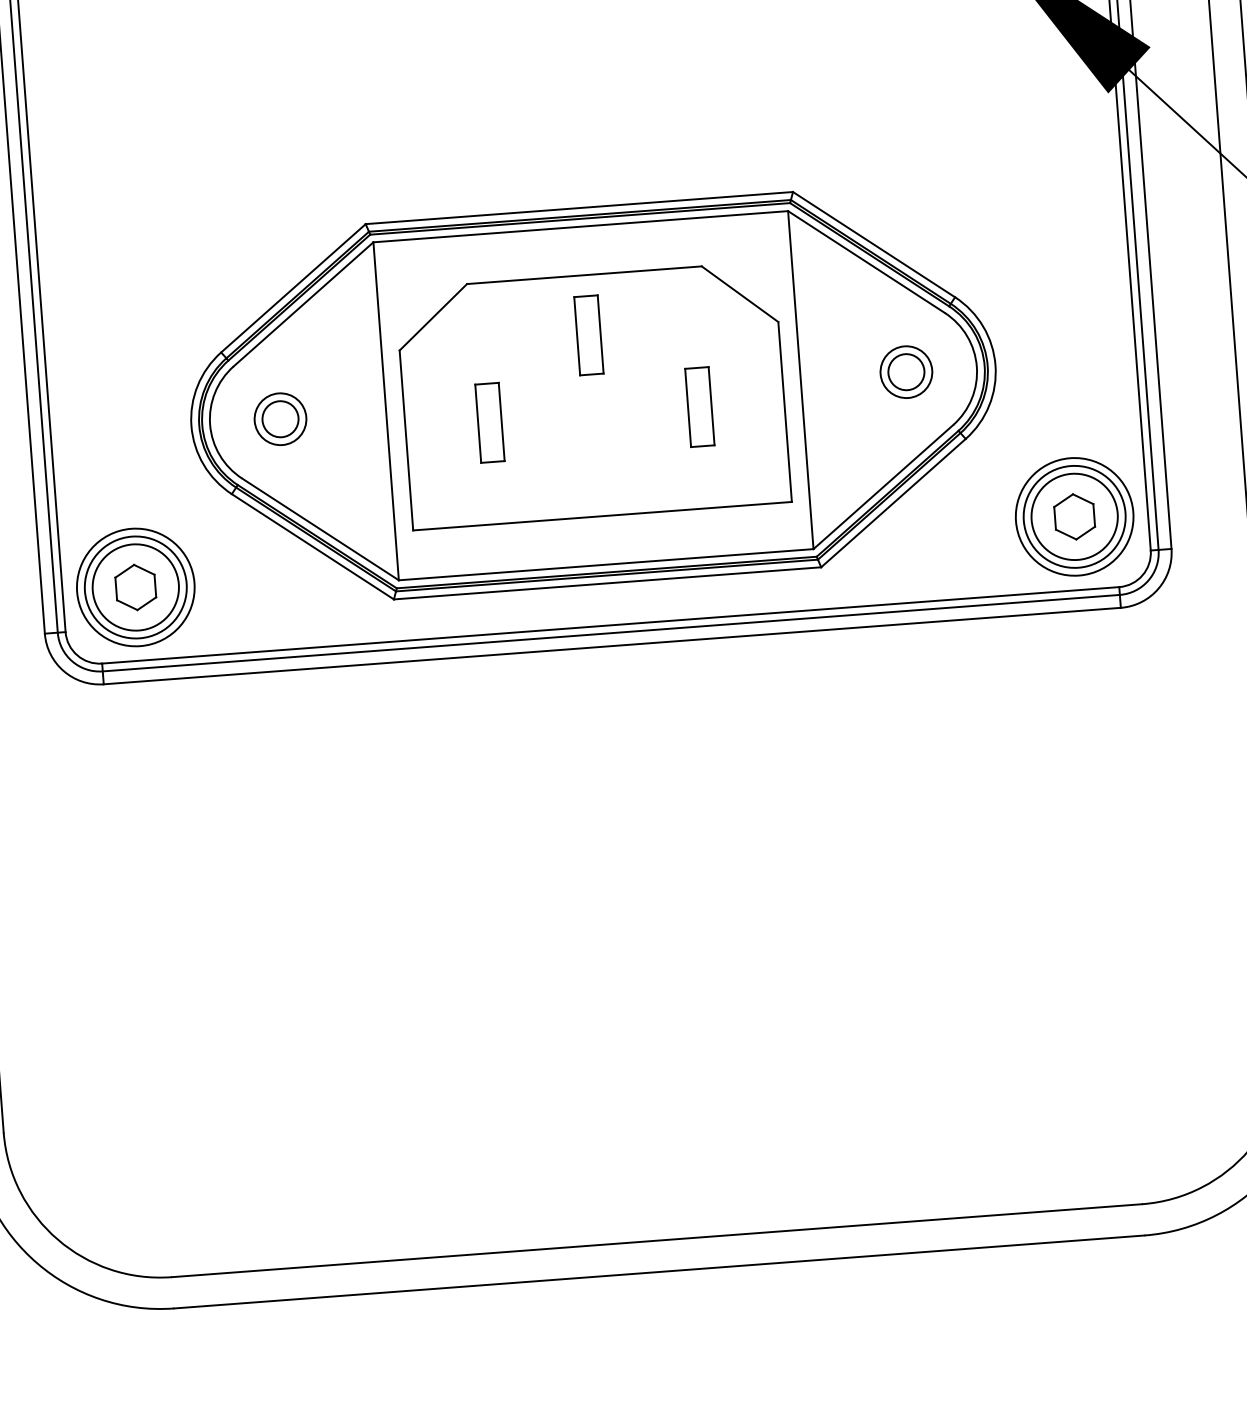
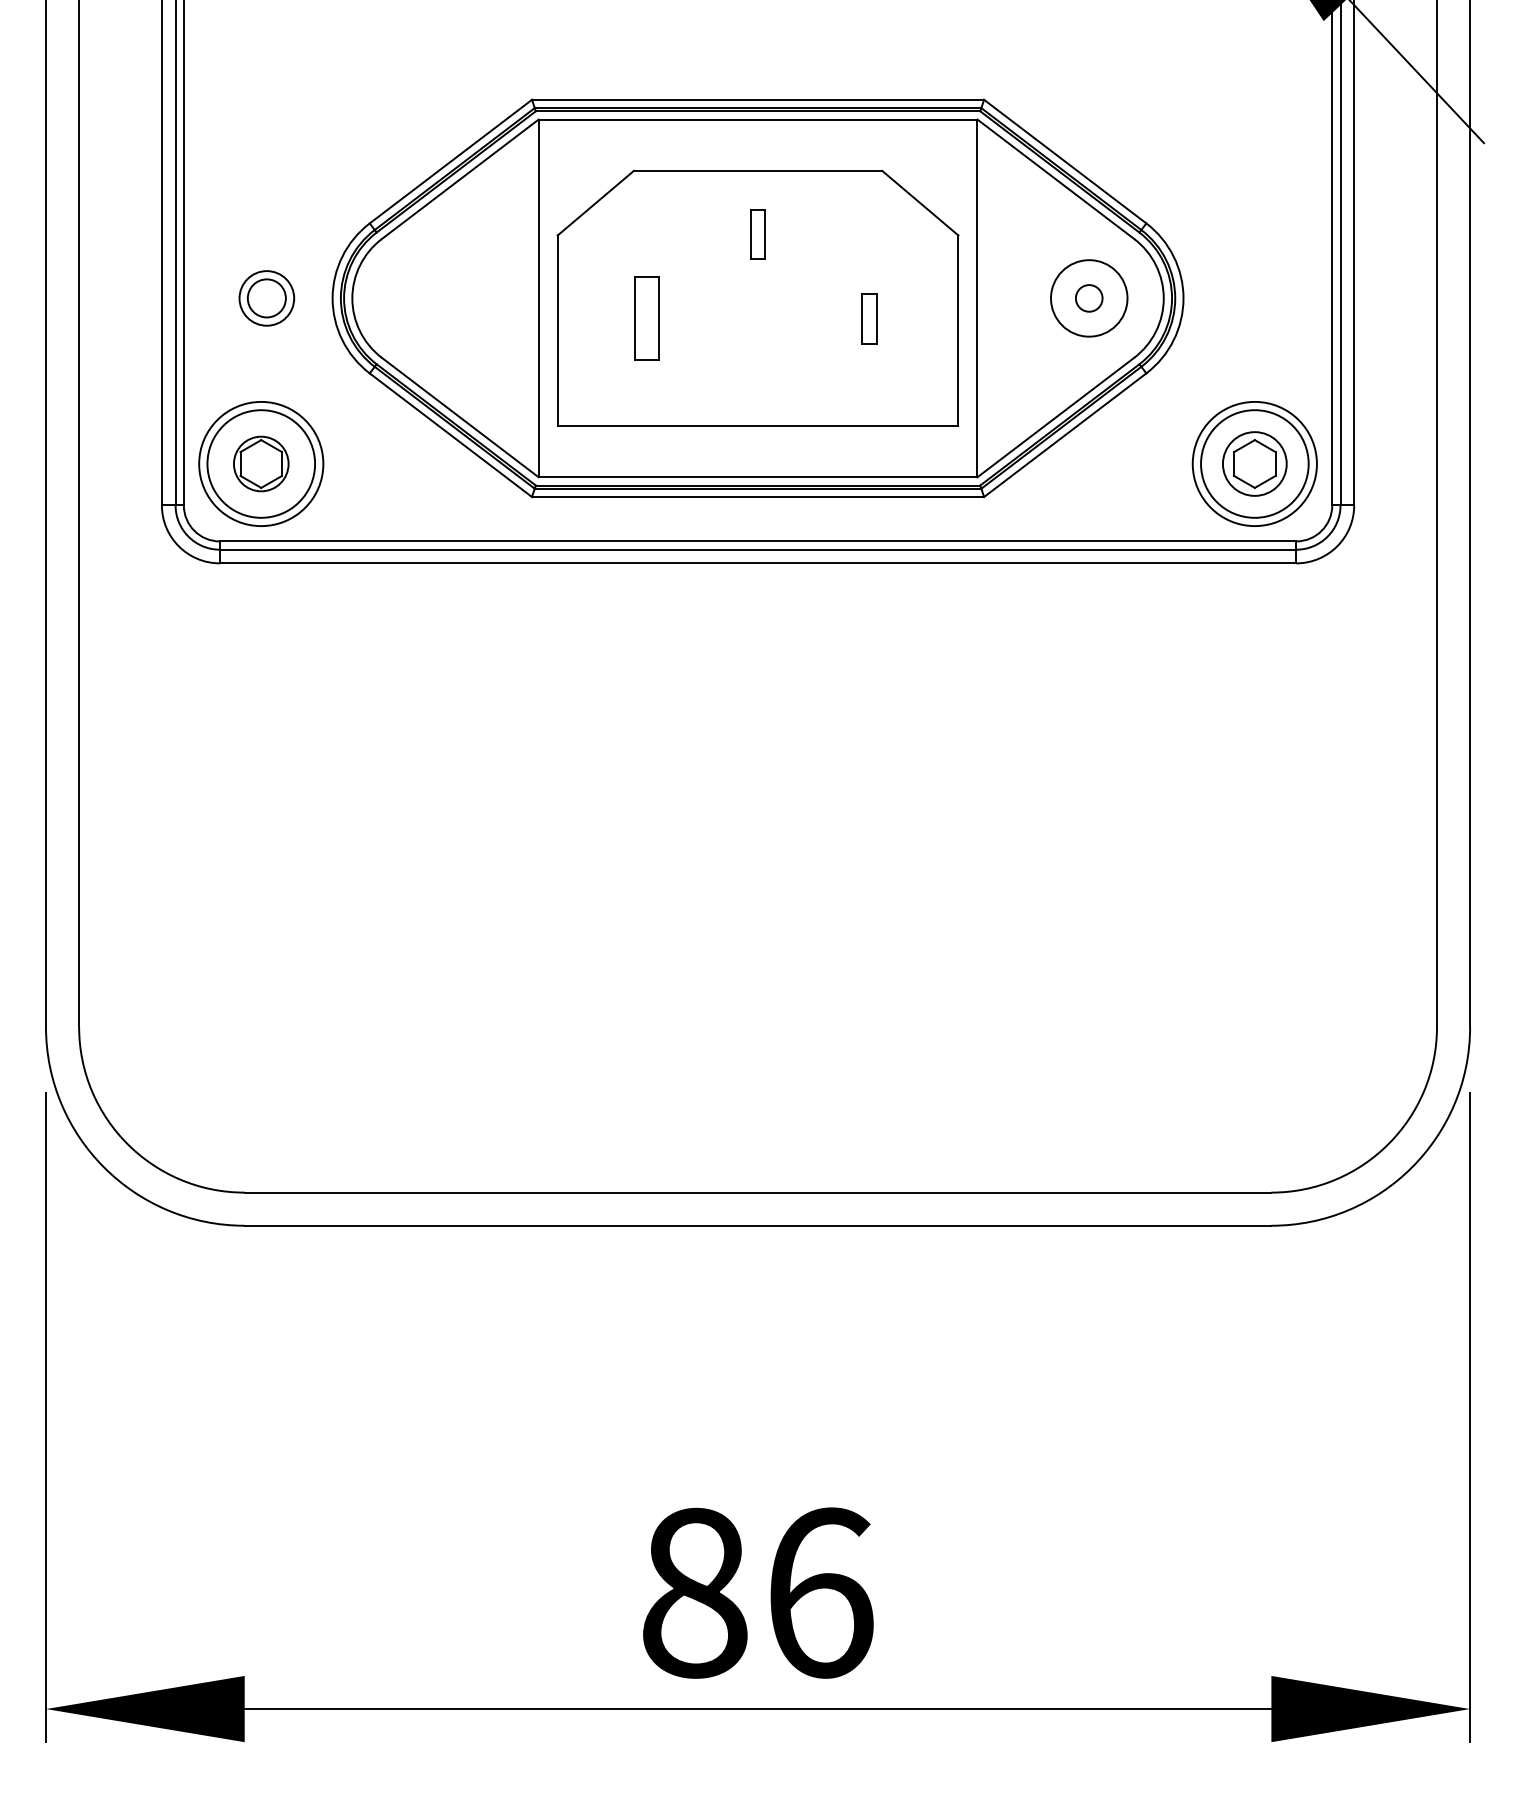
part: (588, 335) -> (757, 234), size x0.6
circle: (905, 372) -> (1088, 298), size x1.4
circle: (906, 372) -> (1089, 298), size x0.7
part: (700, 406) -> (869, 318), size x0.6
part: (280, 419) -> (266, 298), moved
circle: (1074, 516) -> (1254, 463), size x0.7
circle: (135, 587) -> (260, 463), size x0.6

